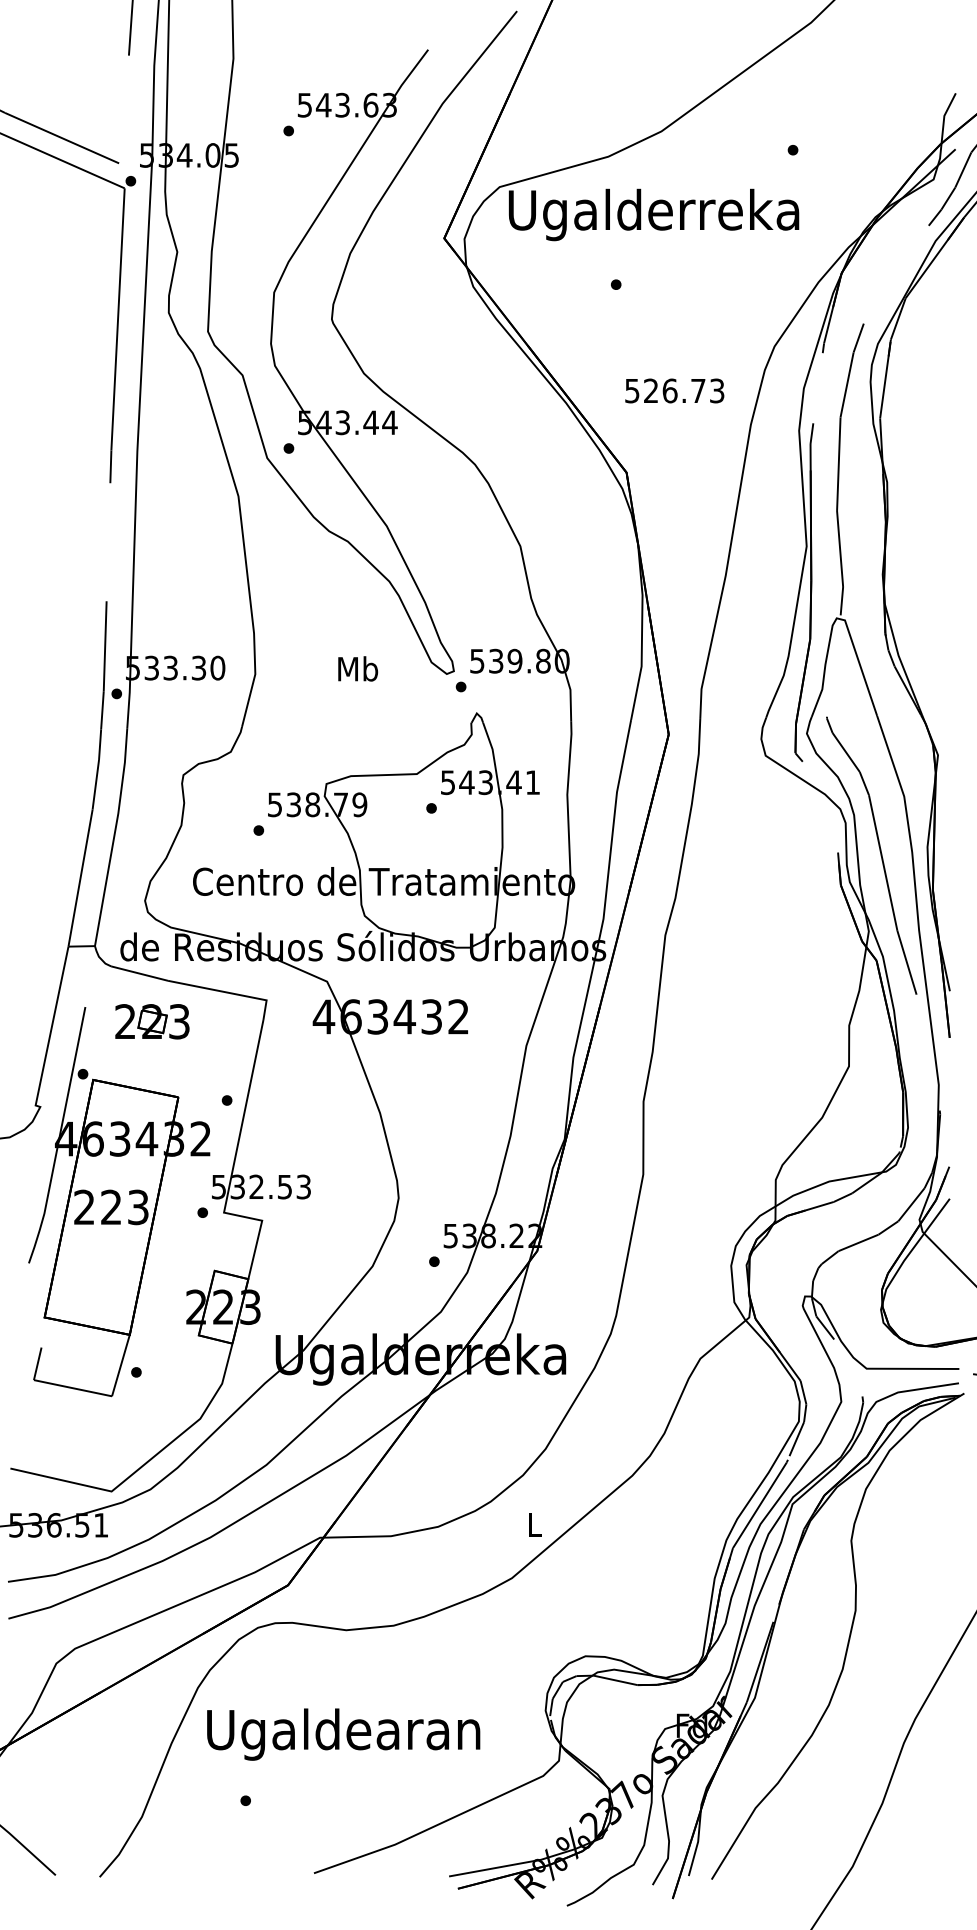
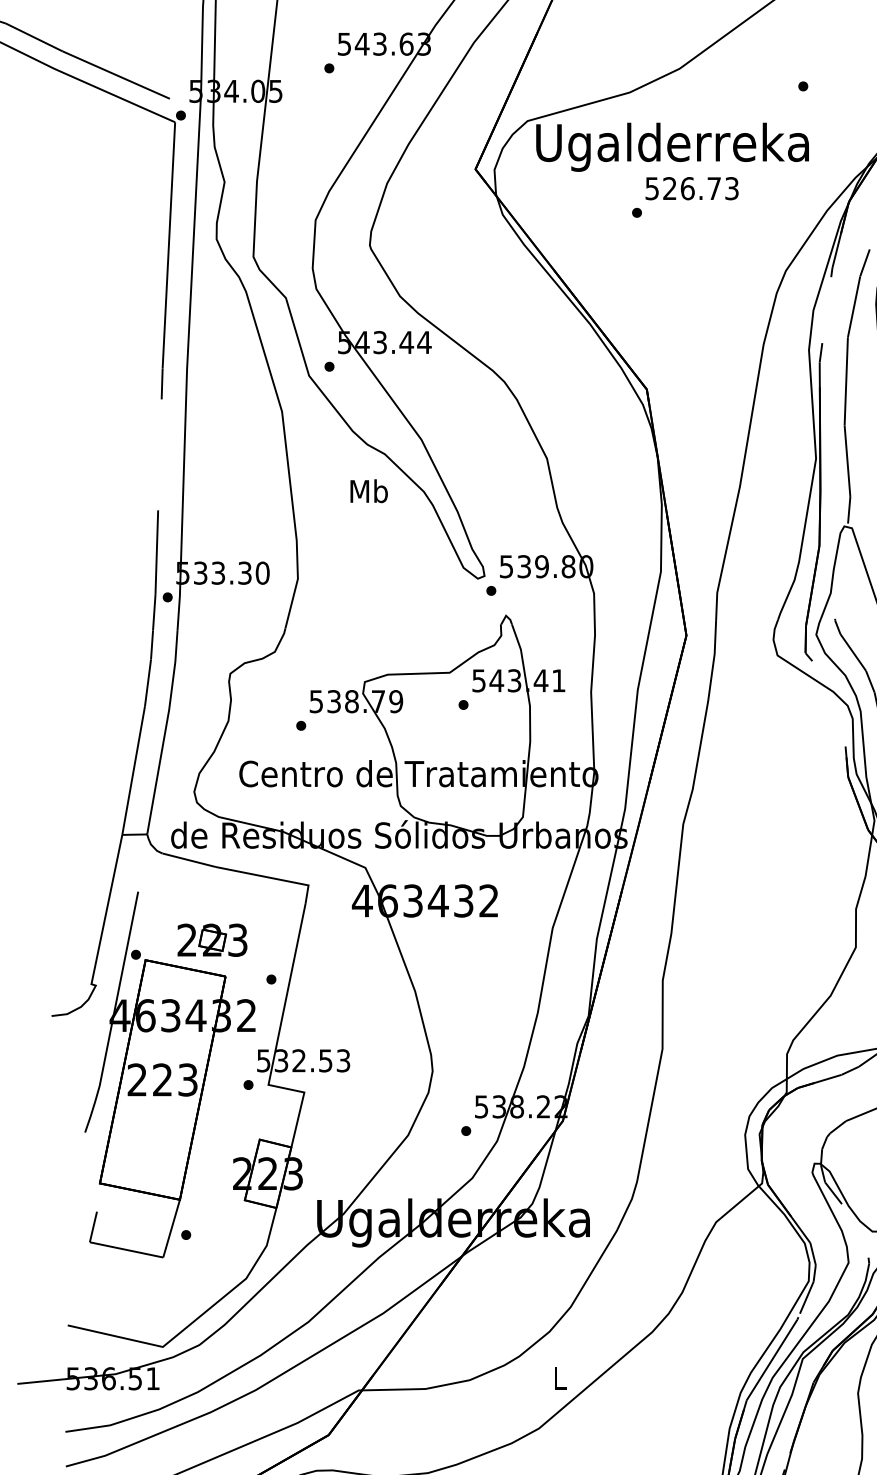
text: (674, 390) -> (691, 188), moved
text: (358, 668) -> (369, 490), moved
part: (152, 1021) -> (212, 940), moved

